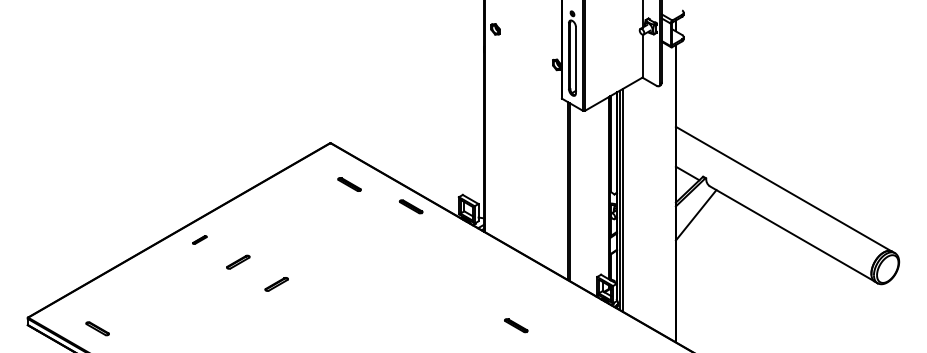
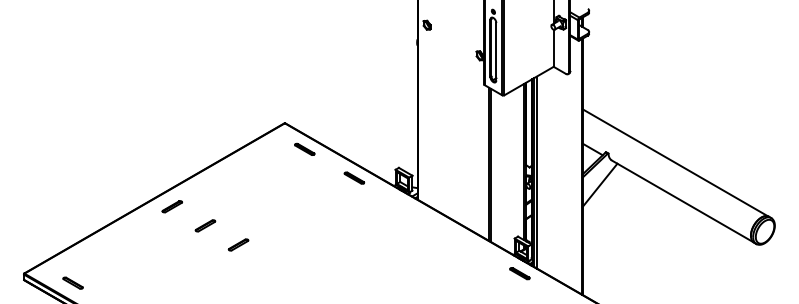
part: (349, 184) -> (304, 149), moved
part: (199, 239) -> (172, 206), size x1.67
part: (516, 325) -> (520, 273), moved
part: (97, 328) -> (72, 282), moved

